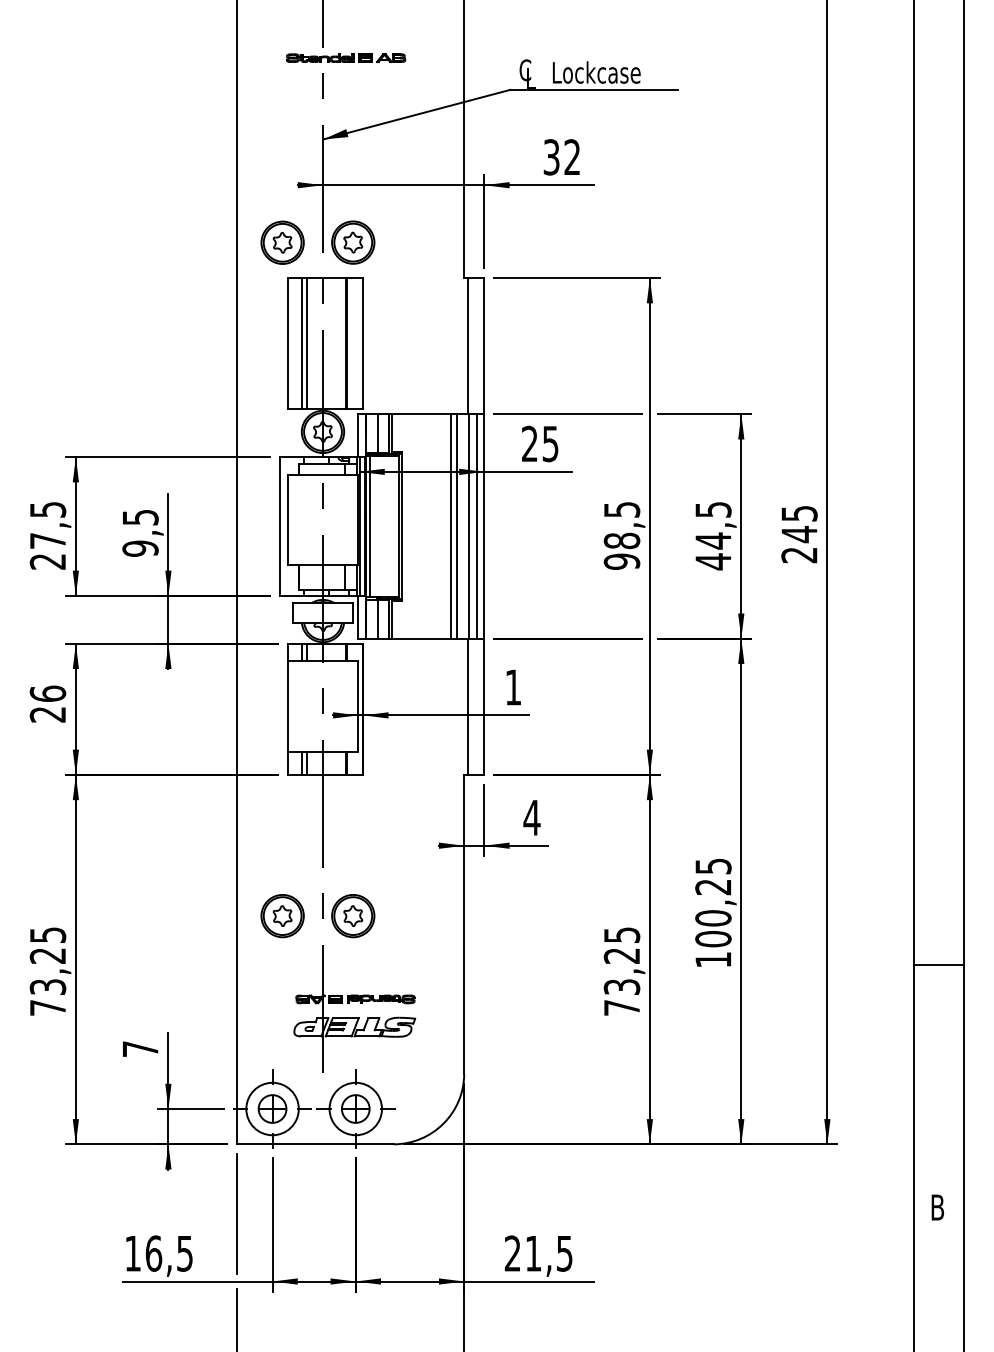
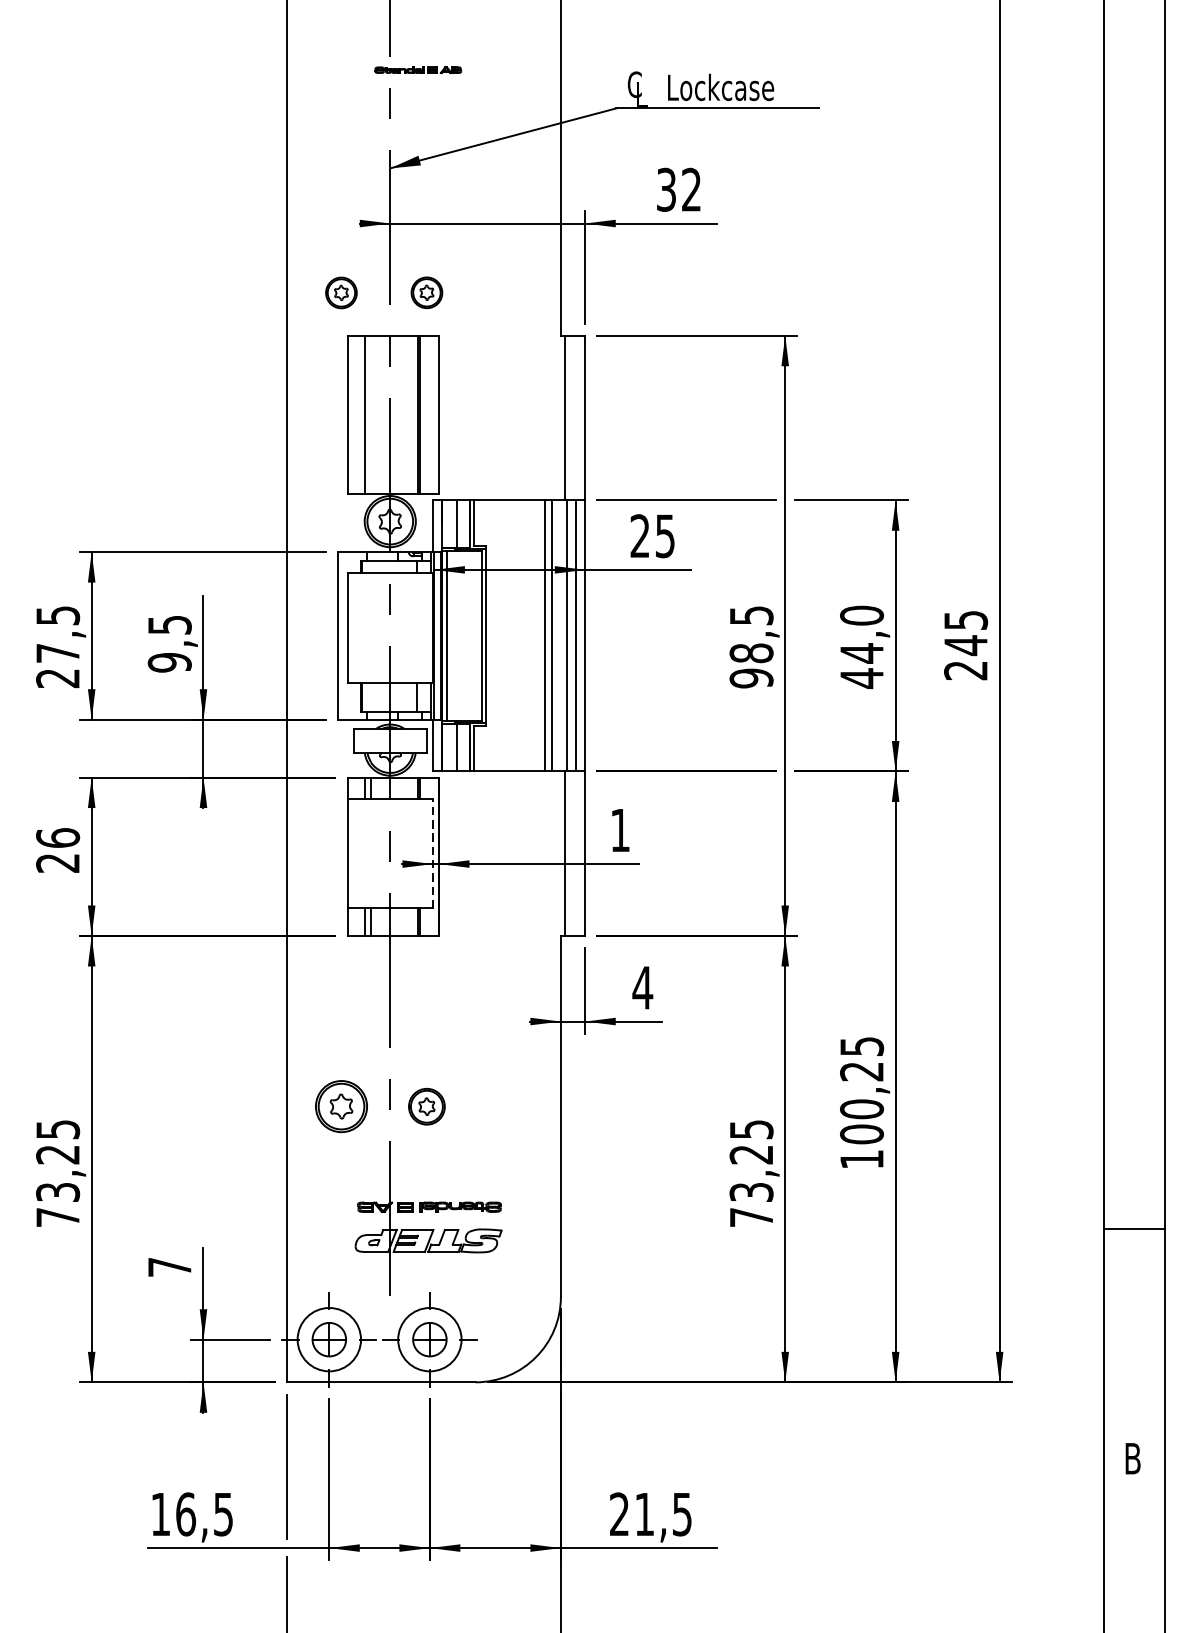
part: (346, 58) -> (418, 70), size x0.6
part: (282, 242) -> (341, 292), size x0.6
part: (353, 242) -> (427, 292), size x0.6
line: (307, 343) -> (371, 414), removed
text: (713, 509) -> (862, 615), 44,5 -> 44,0
line: (358, 706) -> (433, 853), solid -> dashed
part: (353, 916) -> (427, 1107), size x0.7
line: (938, 965) -> (1133, 1229), moved

